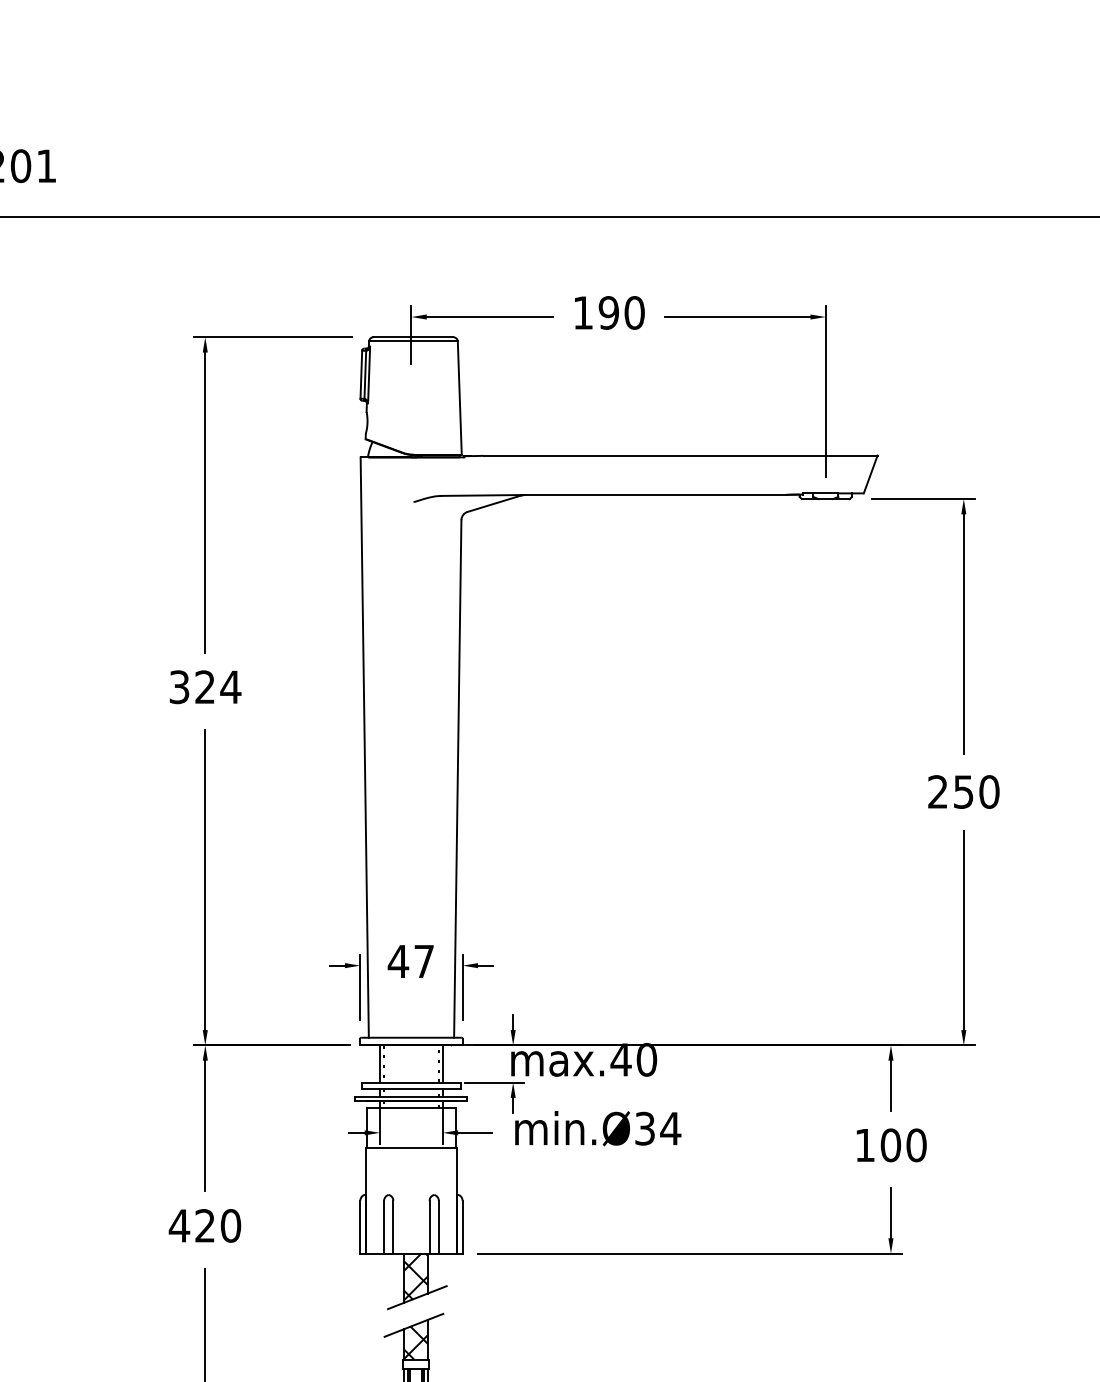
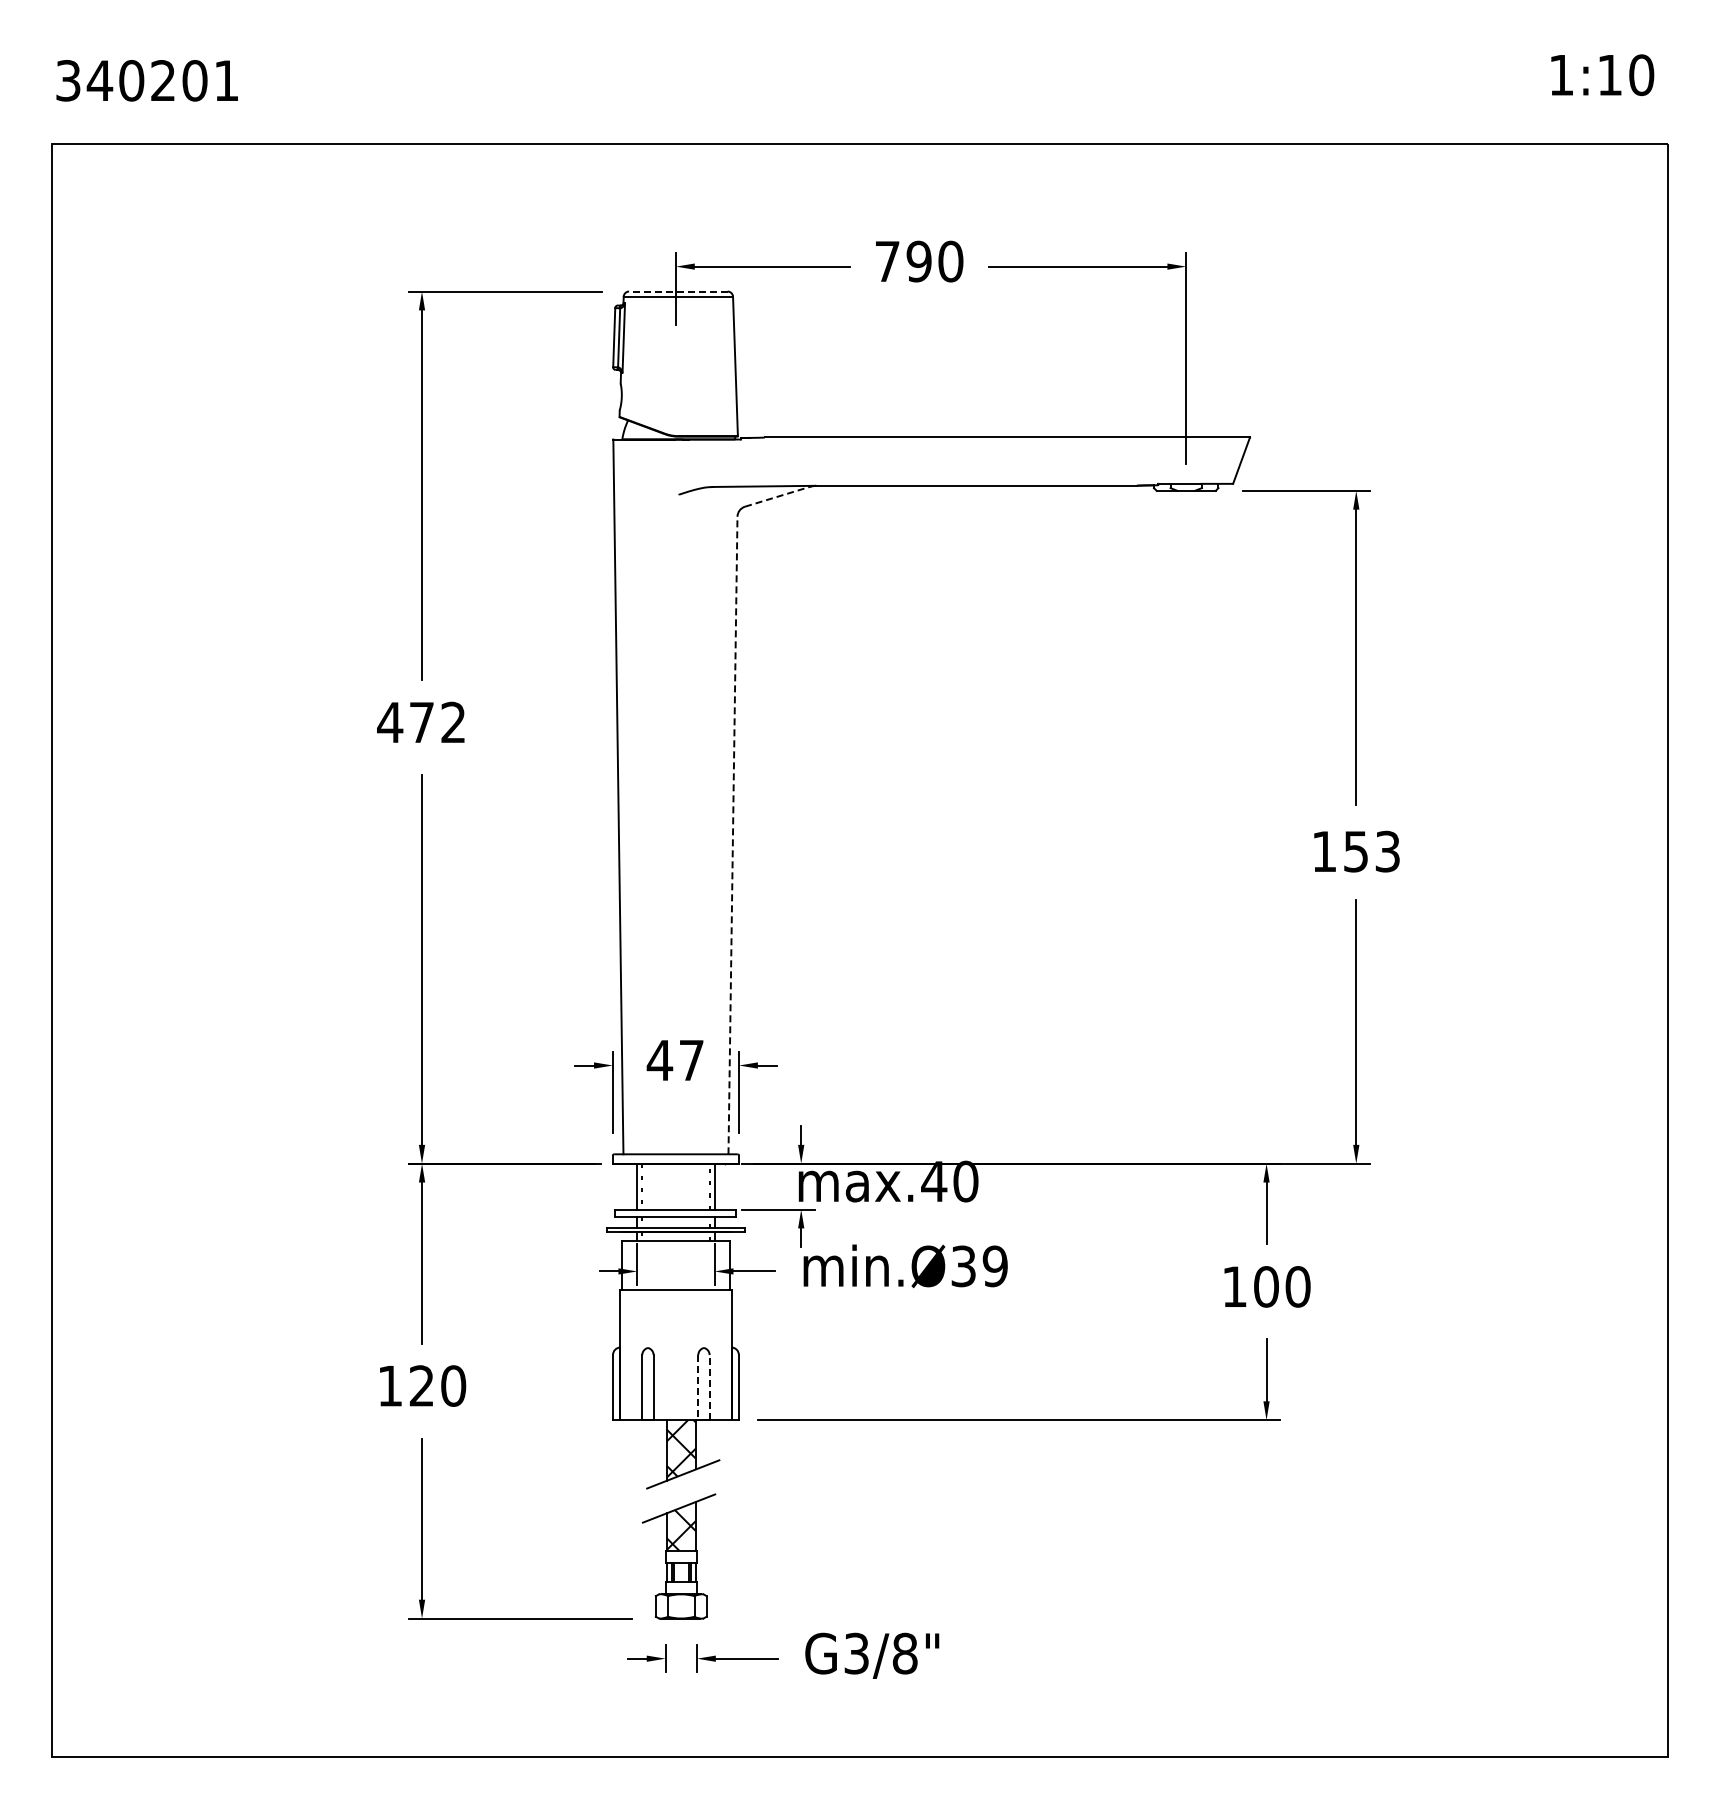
text: (583, 312) -> (887, 261), 190 -> 790
line: (412, 337) -> (677, 291), solid -> dashed
line: (494, 503) -> (778, 496), solid -> dashed
text: (204, 687) -> (421, 722), 324 -> 472
line: (457, 778) -> (732, 835), solid -> dashed
text: (964, 791) -> (1356, 851), 250 -> 153
text: (670, 1128) -> (995, 1266), min.Ø34 -> min.Ø39
text: (179, 1226) -> (390, 1386), 420 -> 120
line: (429, 1227) -> (698, 1387), solid -> dashed
line: (438, 1227) -> (709, 1387), solid -> dashed

